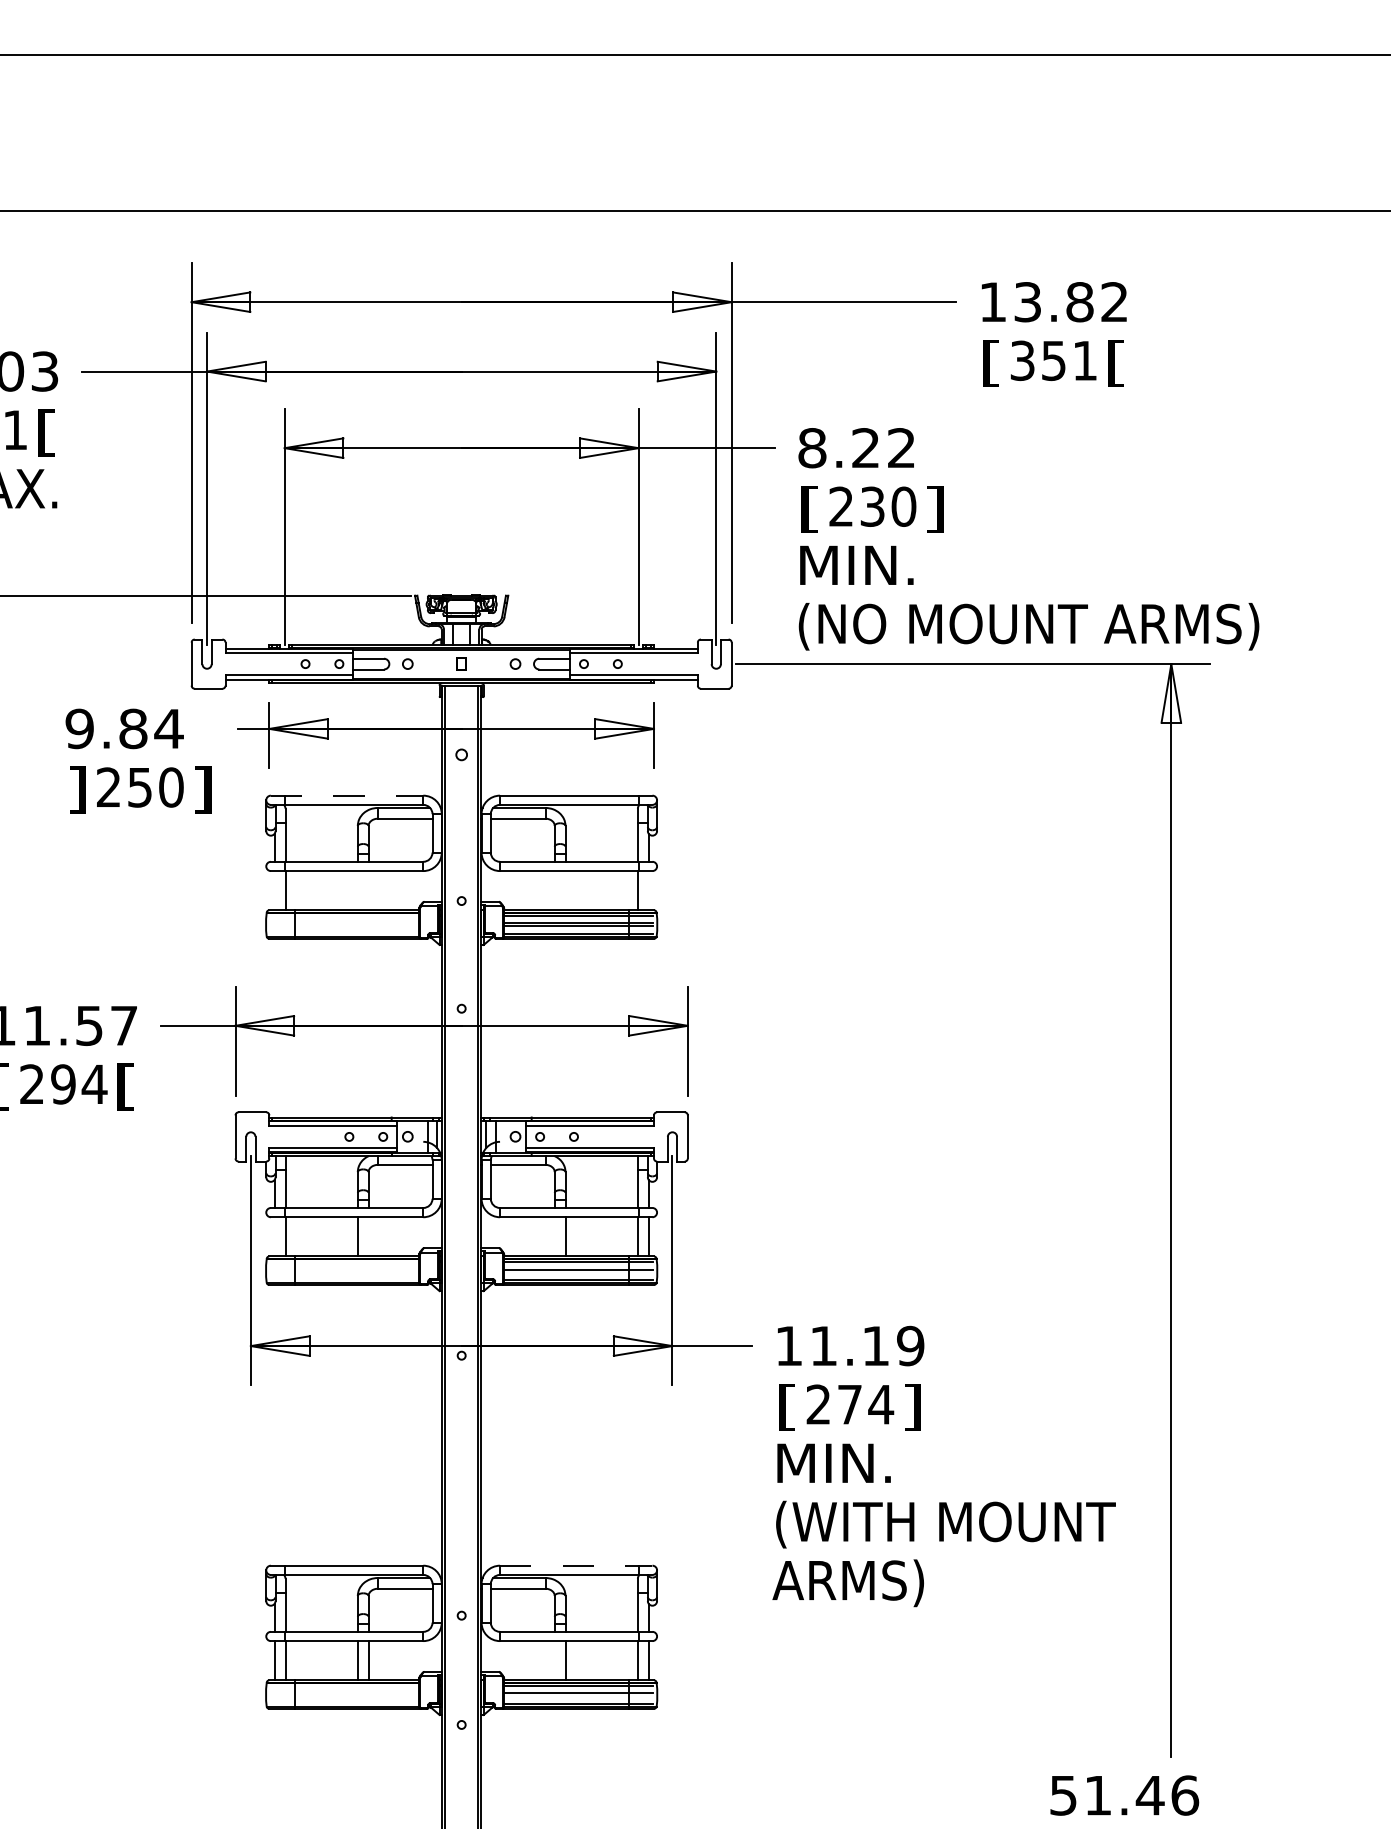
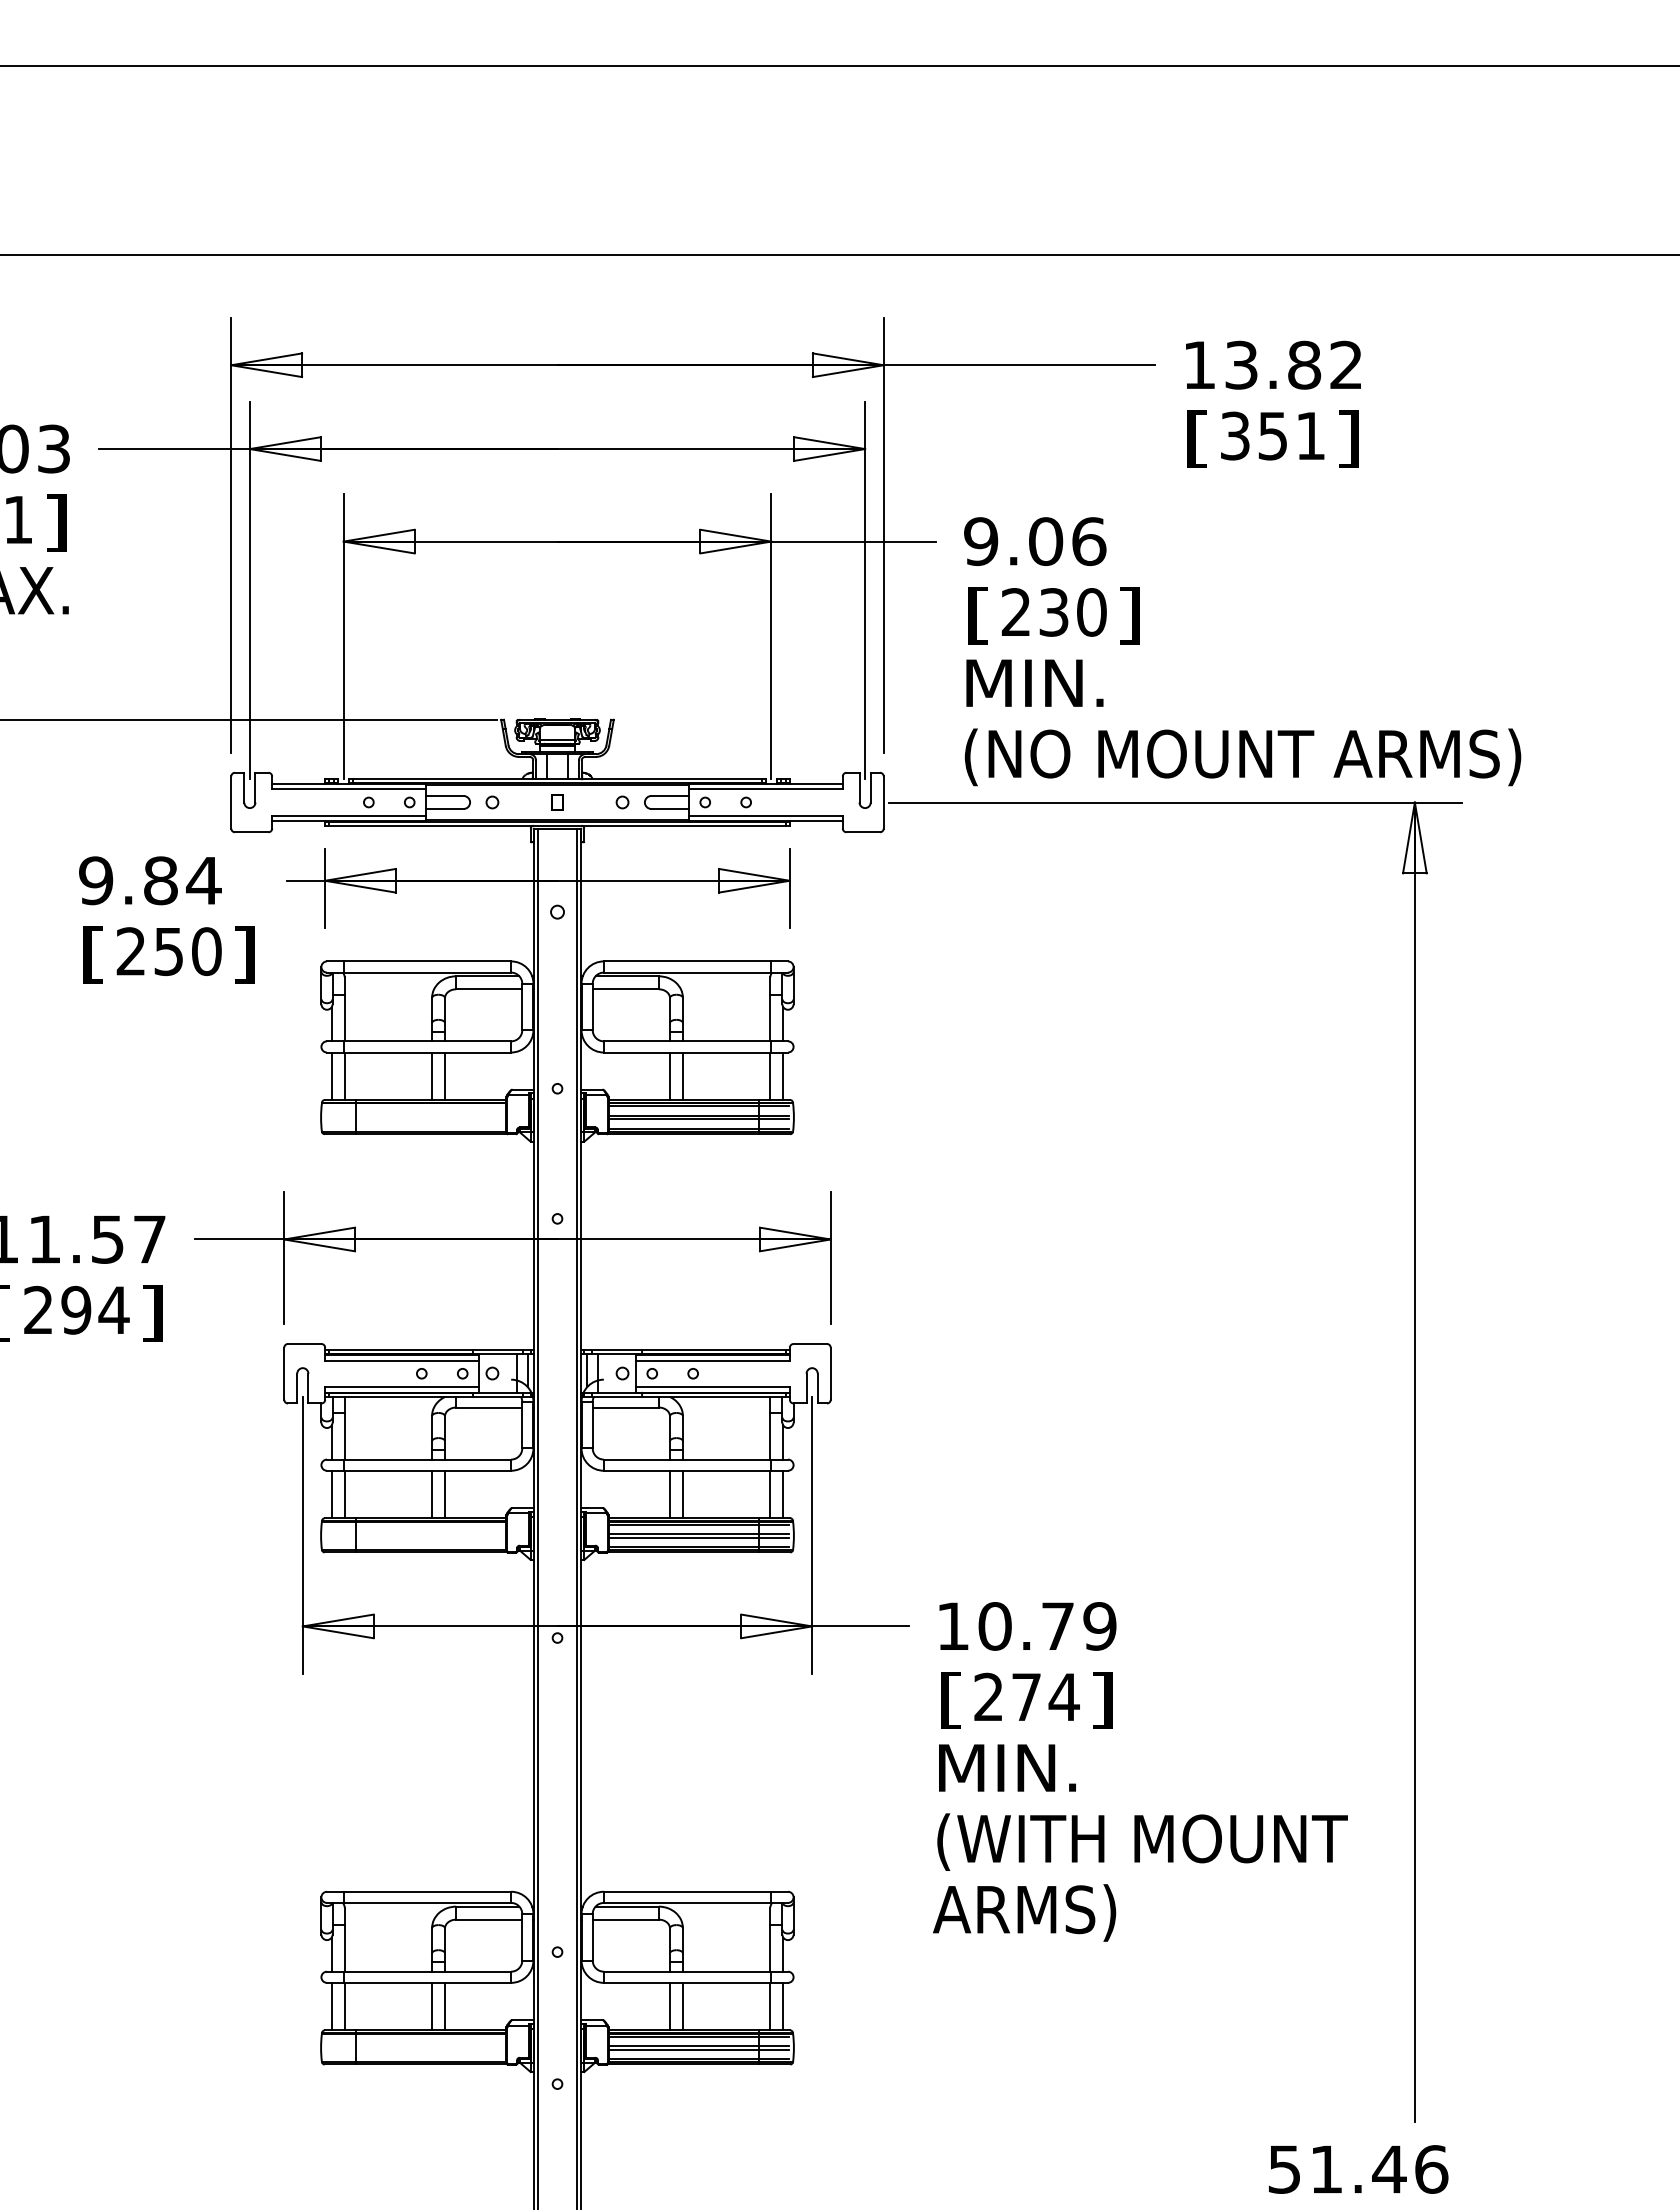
text: (1116, 362) -> (1348, 438), [ -> ]
text: (46, 432) -> (56, 522), [ -> ]
text: (857, 448) -> (1035, 541), 8.22 -> 9.06
text: (77, 789) -> (93, 954), ] -> [
line: (347, 795) -> (419, 961), dashed -> solid
line: (274, 890) -> (331, 1075), added
line: (358, 890) -> (432, 1075), added
line: (368, 890) -> (445, 1075), added
line: (554, 890) -> (669, 1075), added
line: (565, 890) -> (682, 1075), added
line: (648, 890) -> (783, 1075), added
text: (125, 1087) -> (151, 1313), [ -> ]
line: (274, 1236) -> (331, 1494), added
line: (368, 1236) -> (445, 1494), added
line: (554, 1236) -> (669, 1494), added
line: (578, 1272) -> (698, 1537), added
text: (849, 1346) -> (1025, 1626), 11.19 -> 10.79
line: (576, 1565) -> (696, 1891), dashed -> solid
line: (554, 1660) -> (669, 2006), added
line: (578, 1696) -> (698, 2049), added

